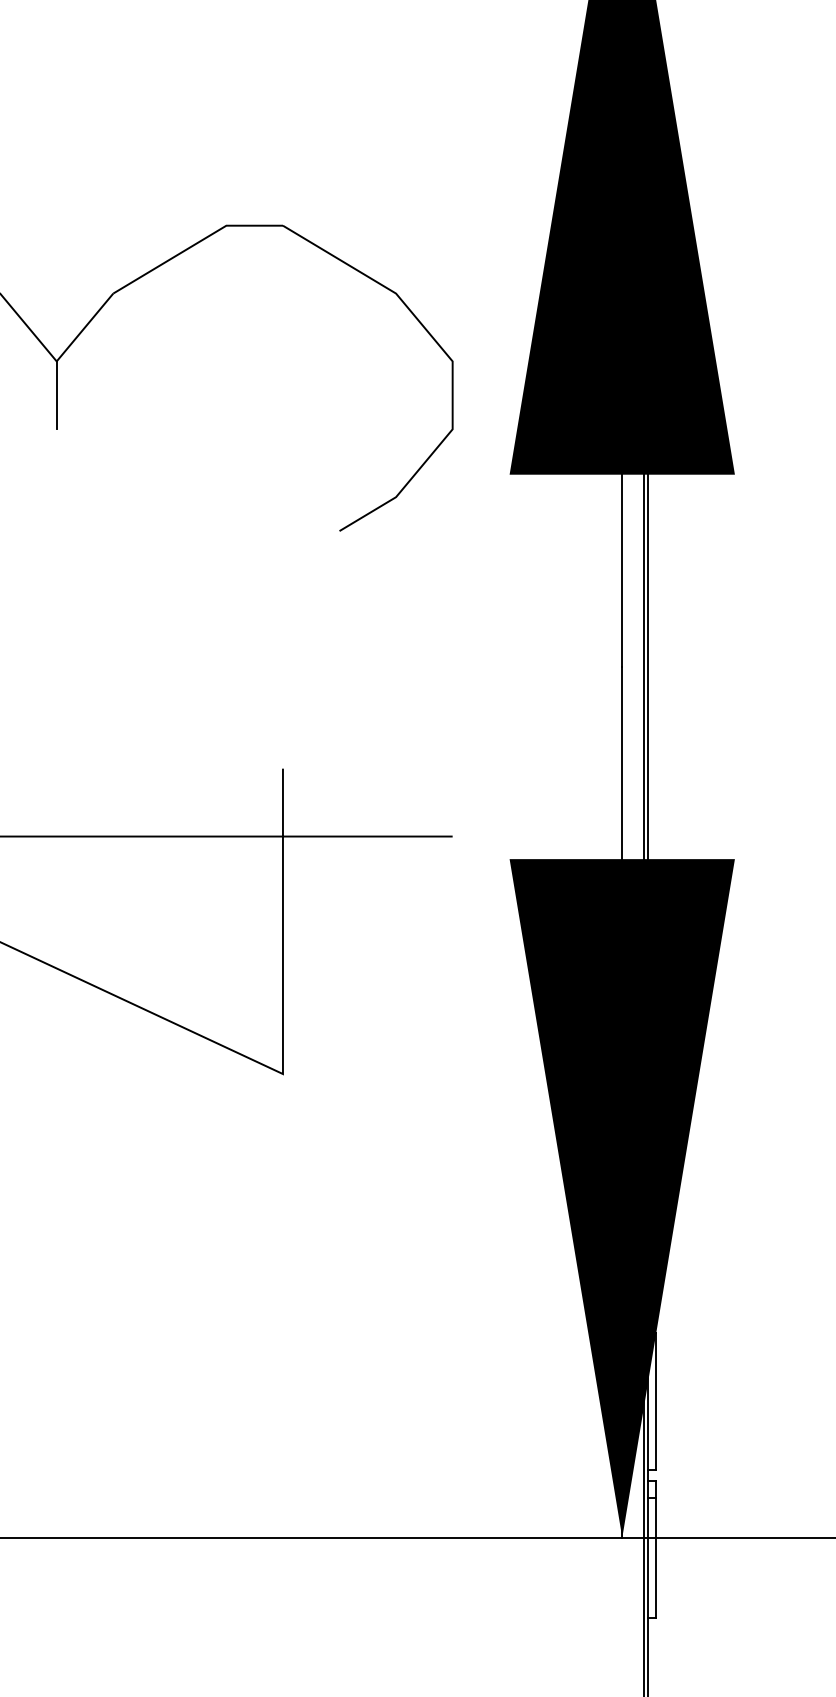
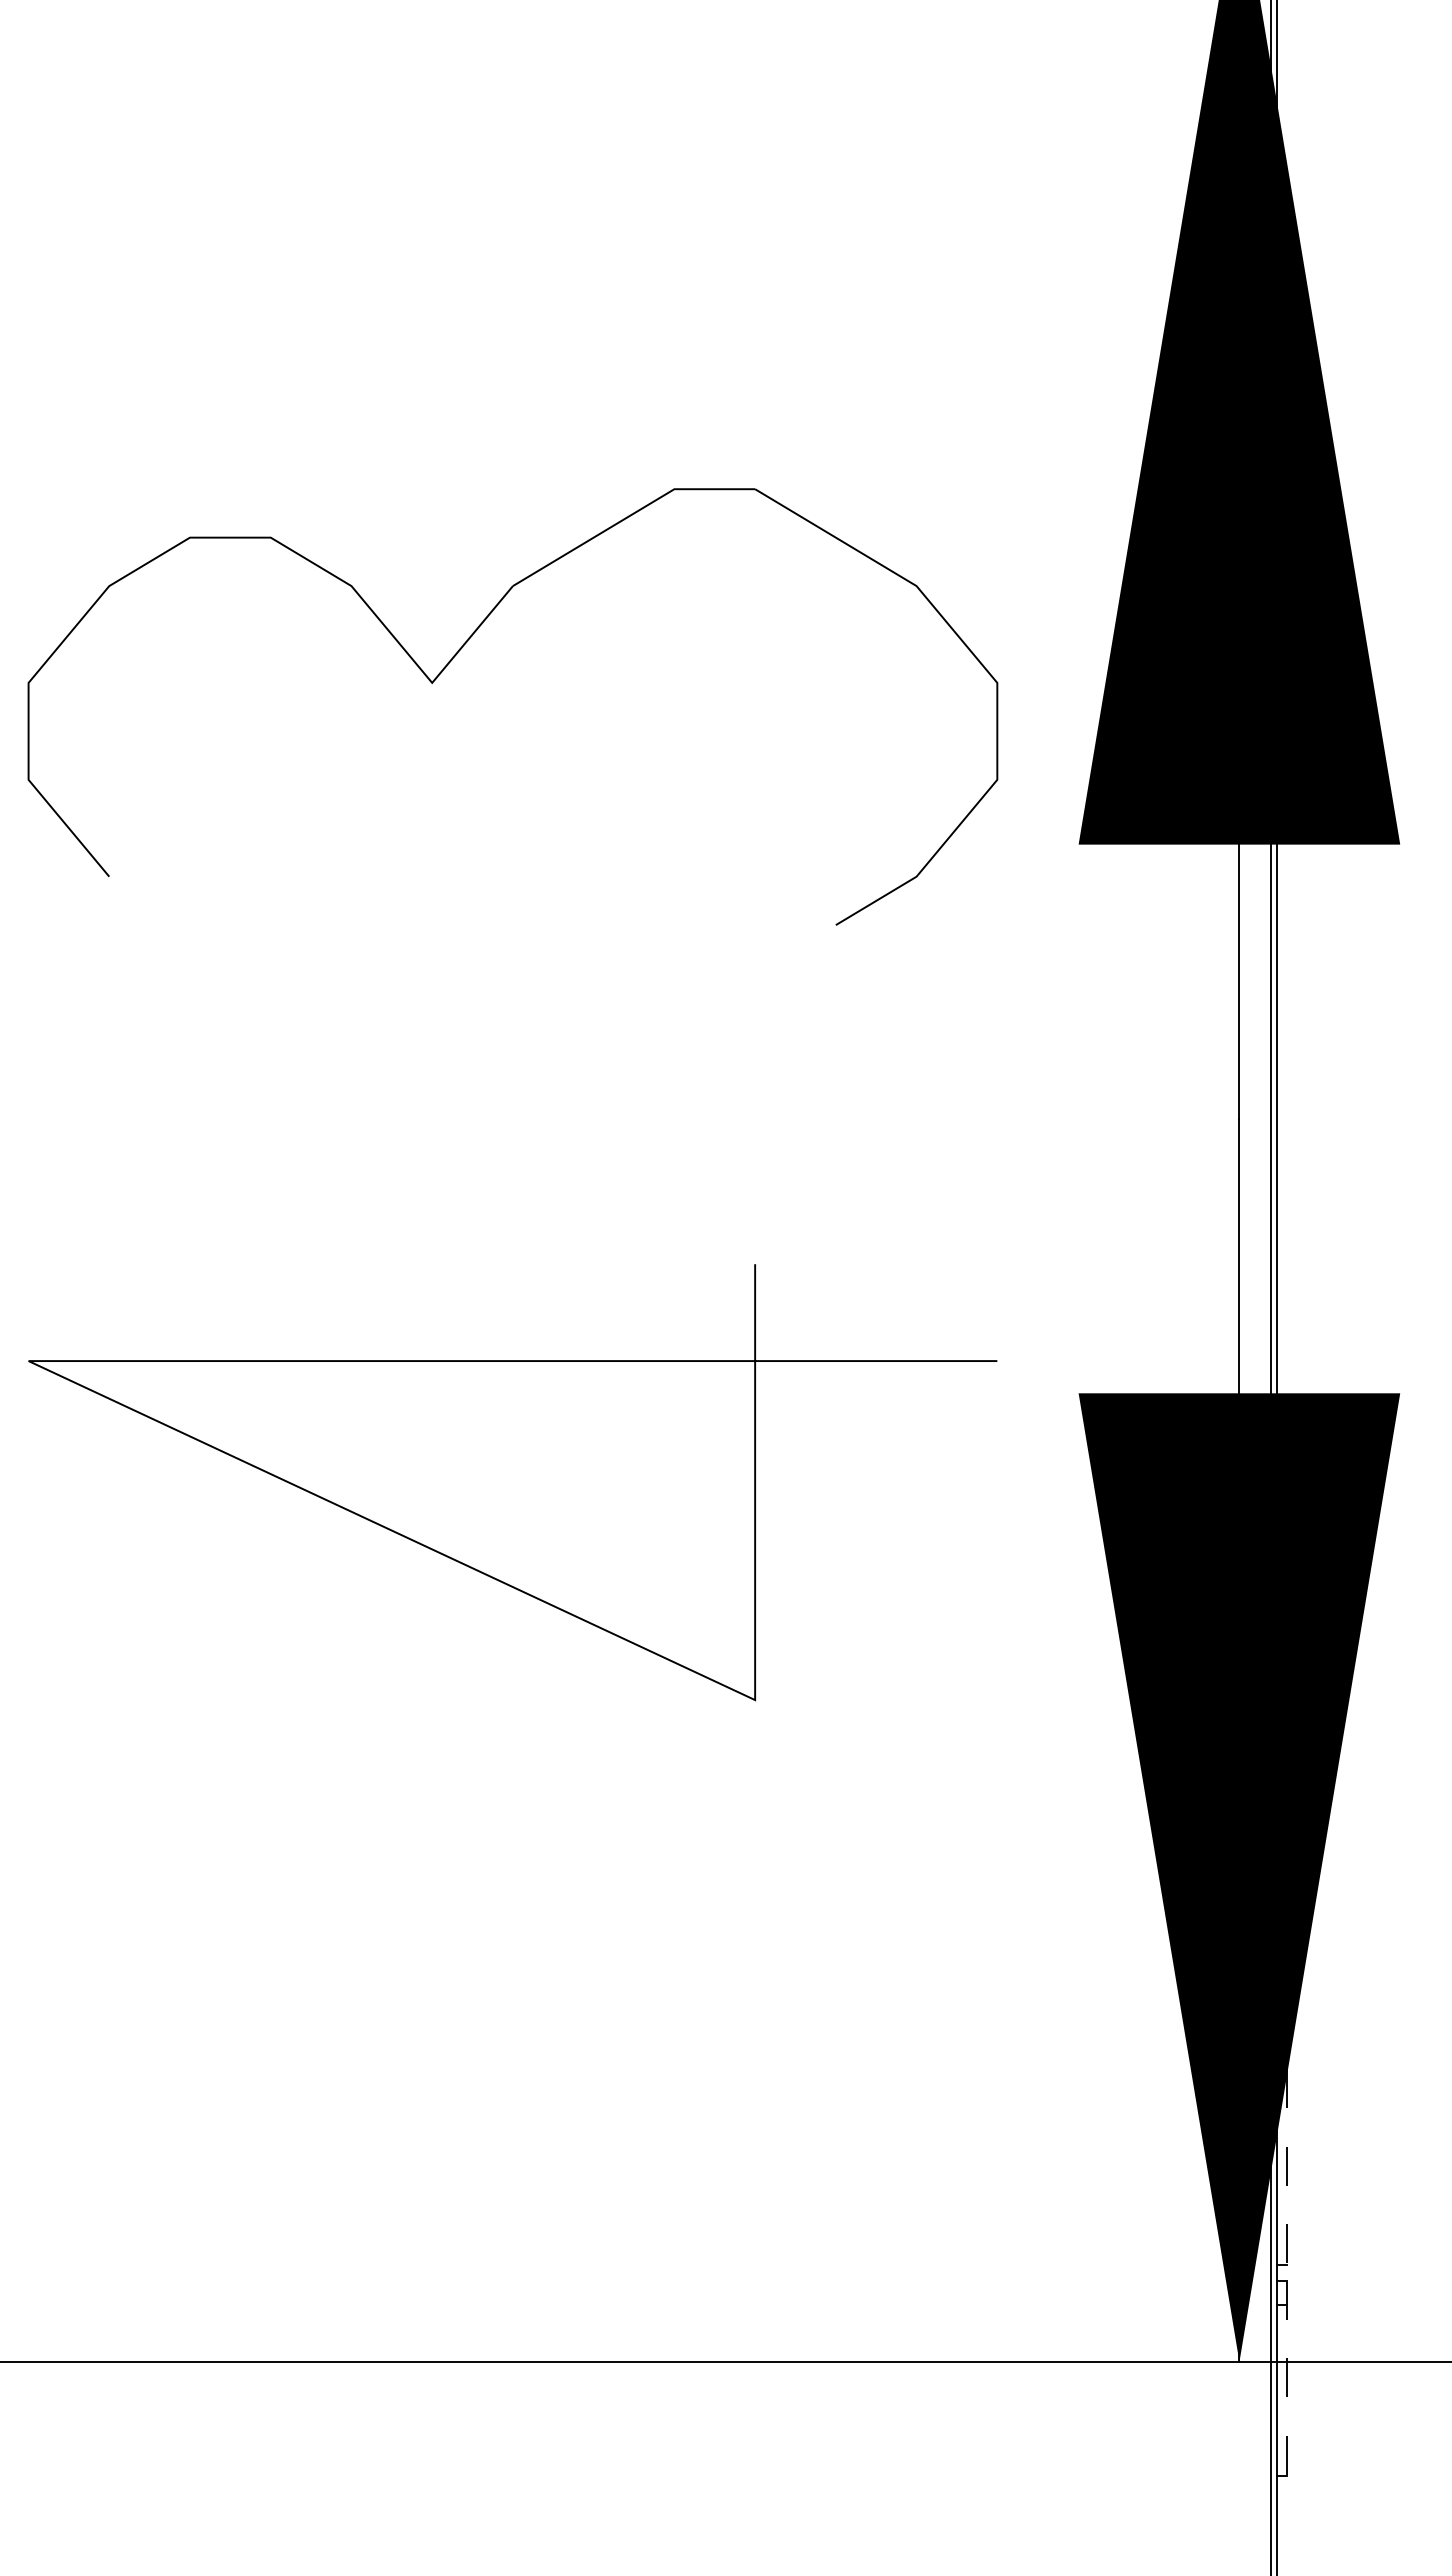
line: (56, 394) -> (432, 730), removed
line: (655, 1400) -> (1287, 2166), solid -> dashed
line: (655, 1549) -> (1287, 2378), solid -> dashed

